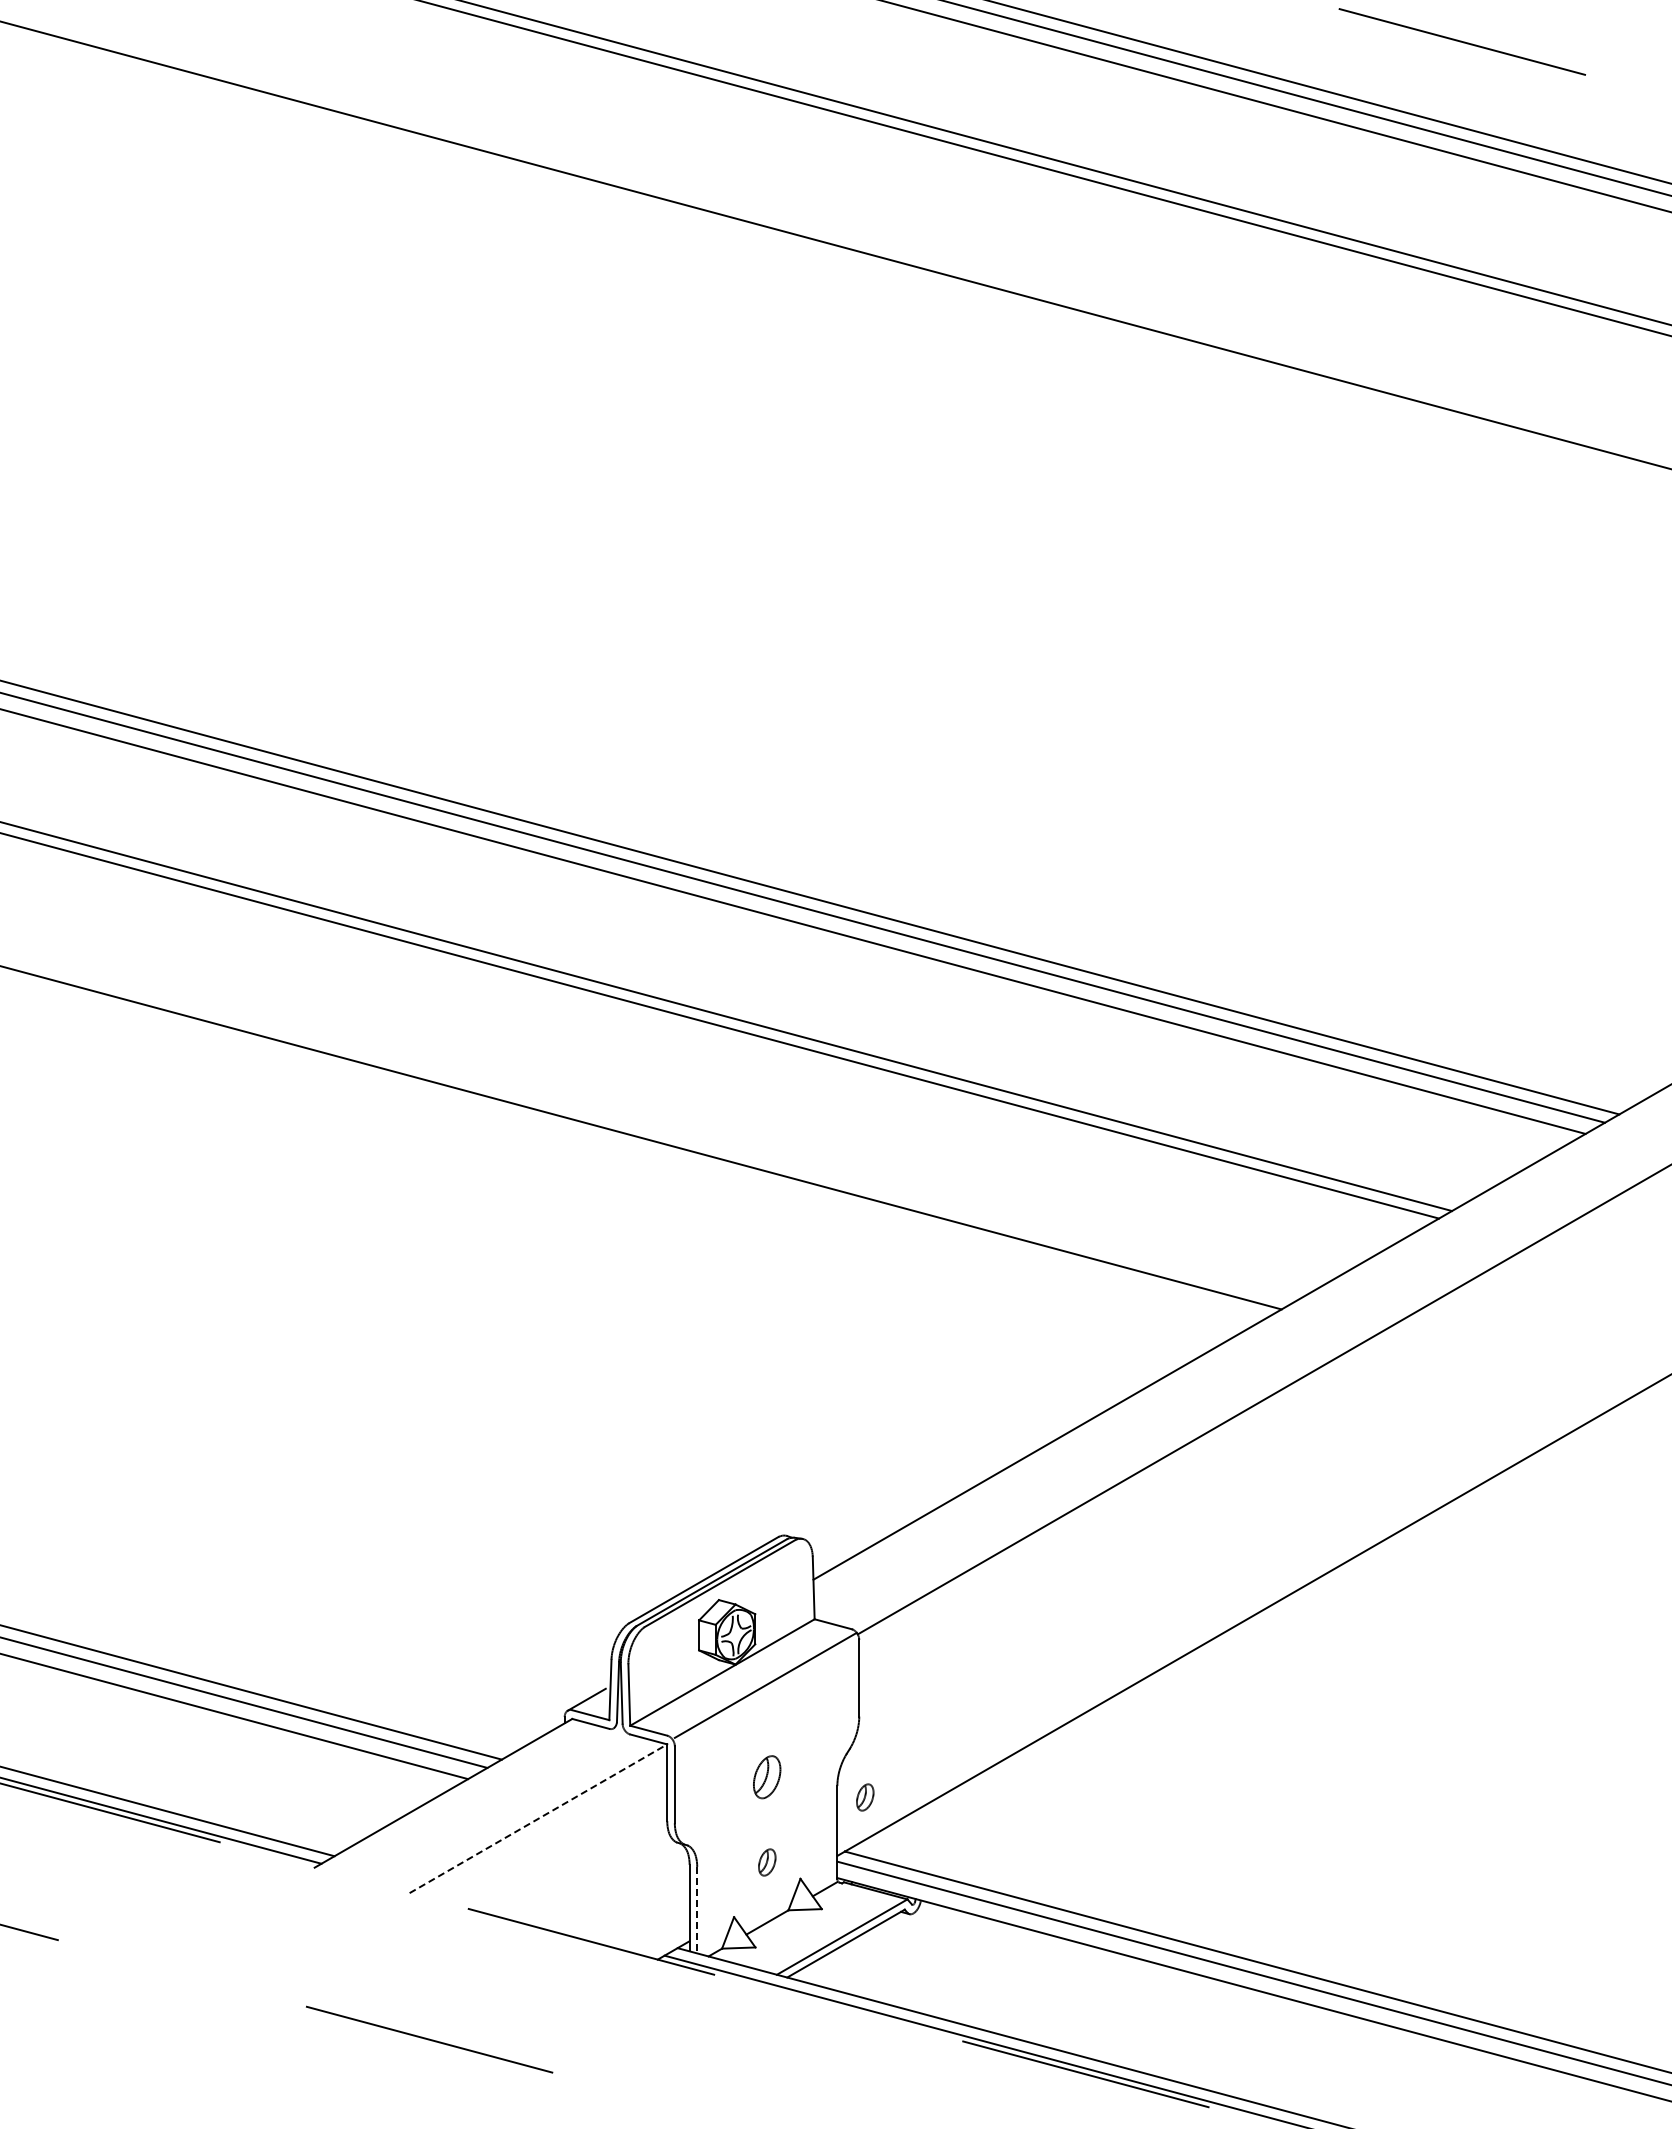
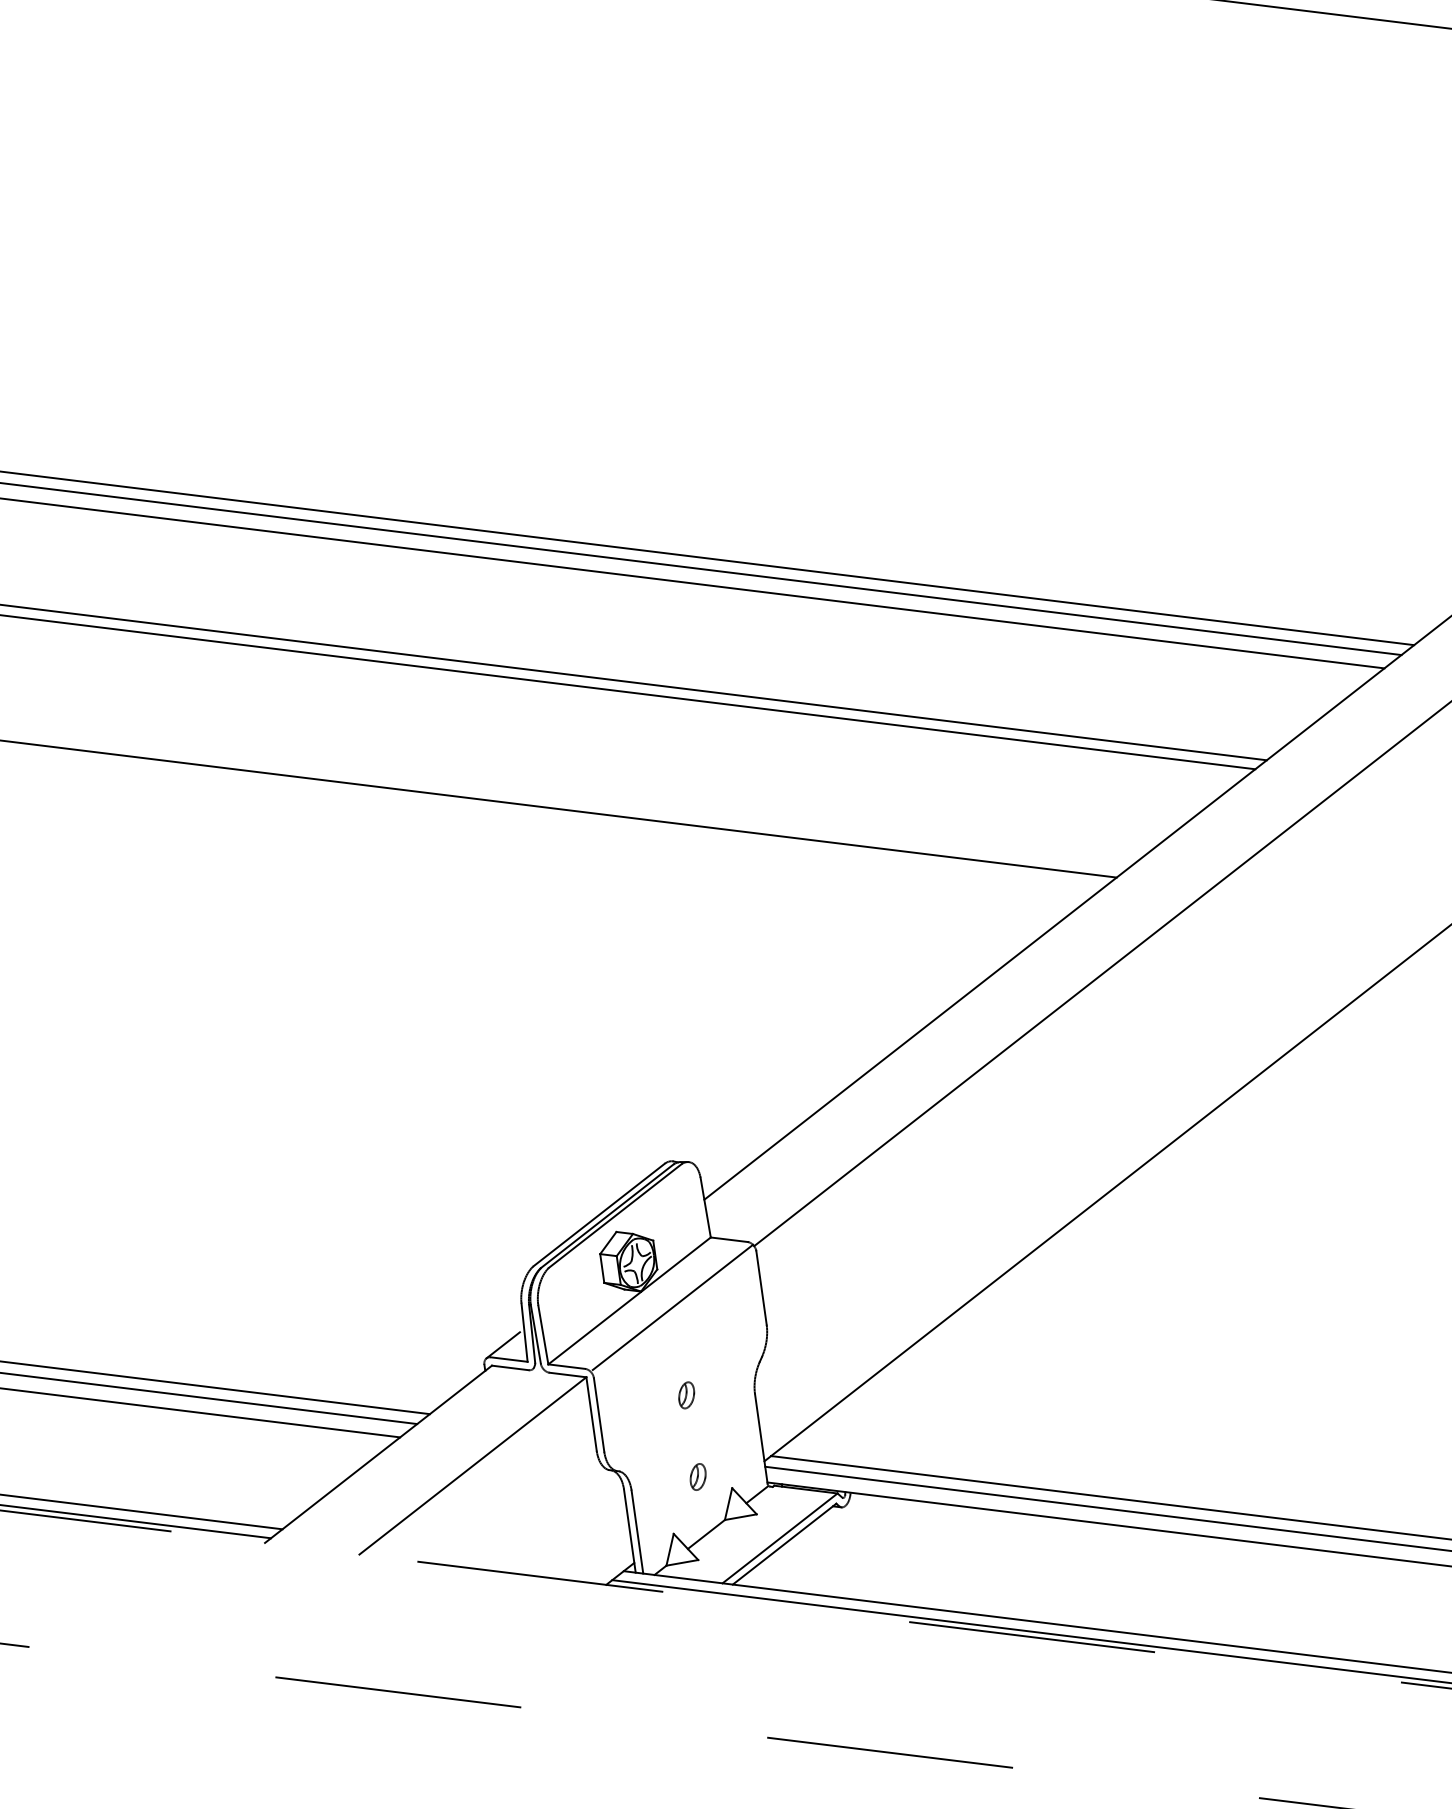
part: (767, 1777) -> (686, 1395), size x0.62
part: (865, 1797) -> (783, 1401), removed
line: (538, 1818) -> (472, 1465), dashed -> solid
line: (697, 1910) -> (637, 1532), dashed -> solid

